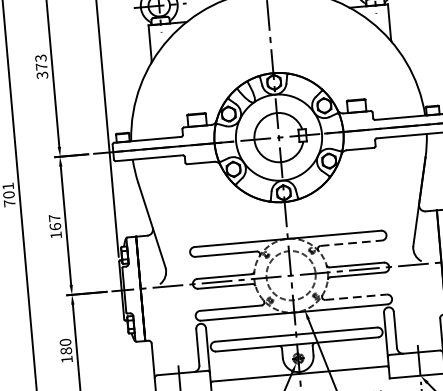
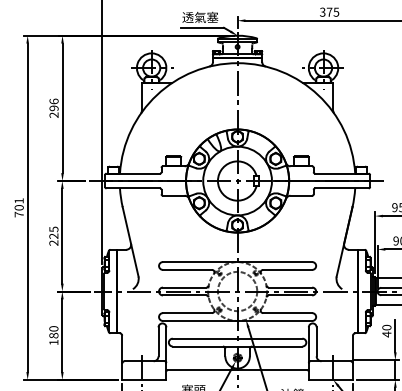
text: (40, 65) -> (53, 107), 373 -> 296
text: (54, 225) -> (53, 235), 167 -> 225
line: (351, 242) -> (287, 269), dashed -> solid
line: (355, 297) -> (287, 313), dashed -> solid

